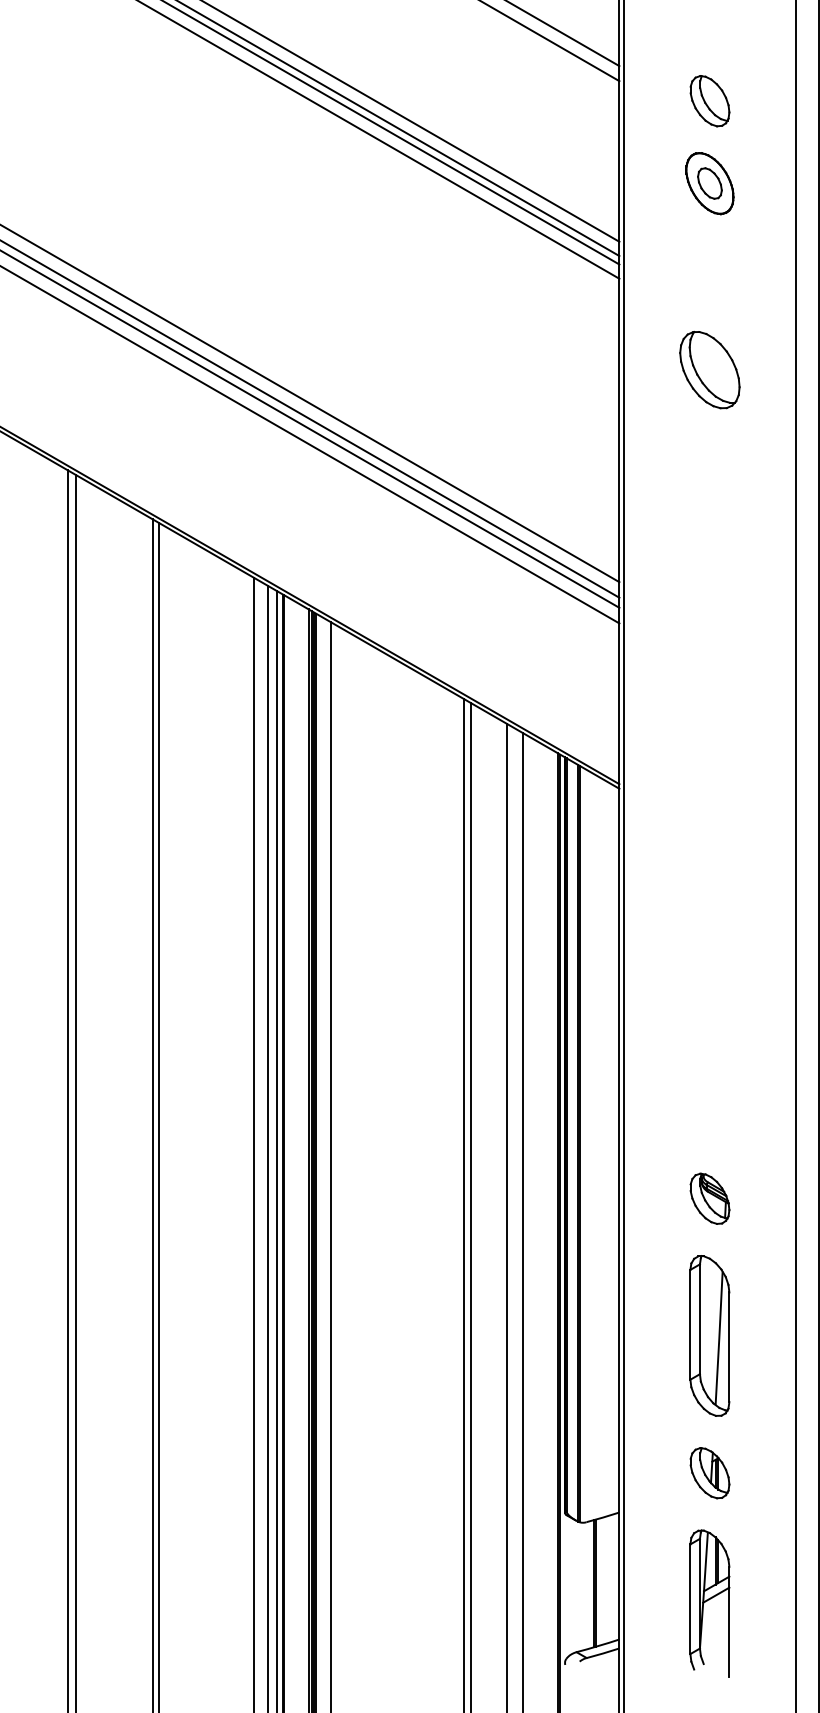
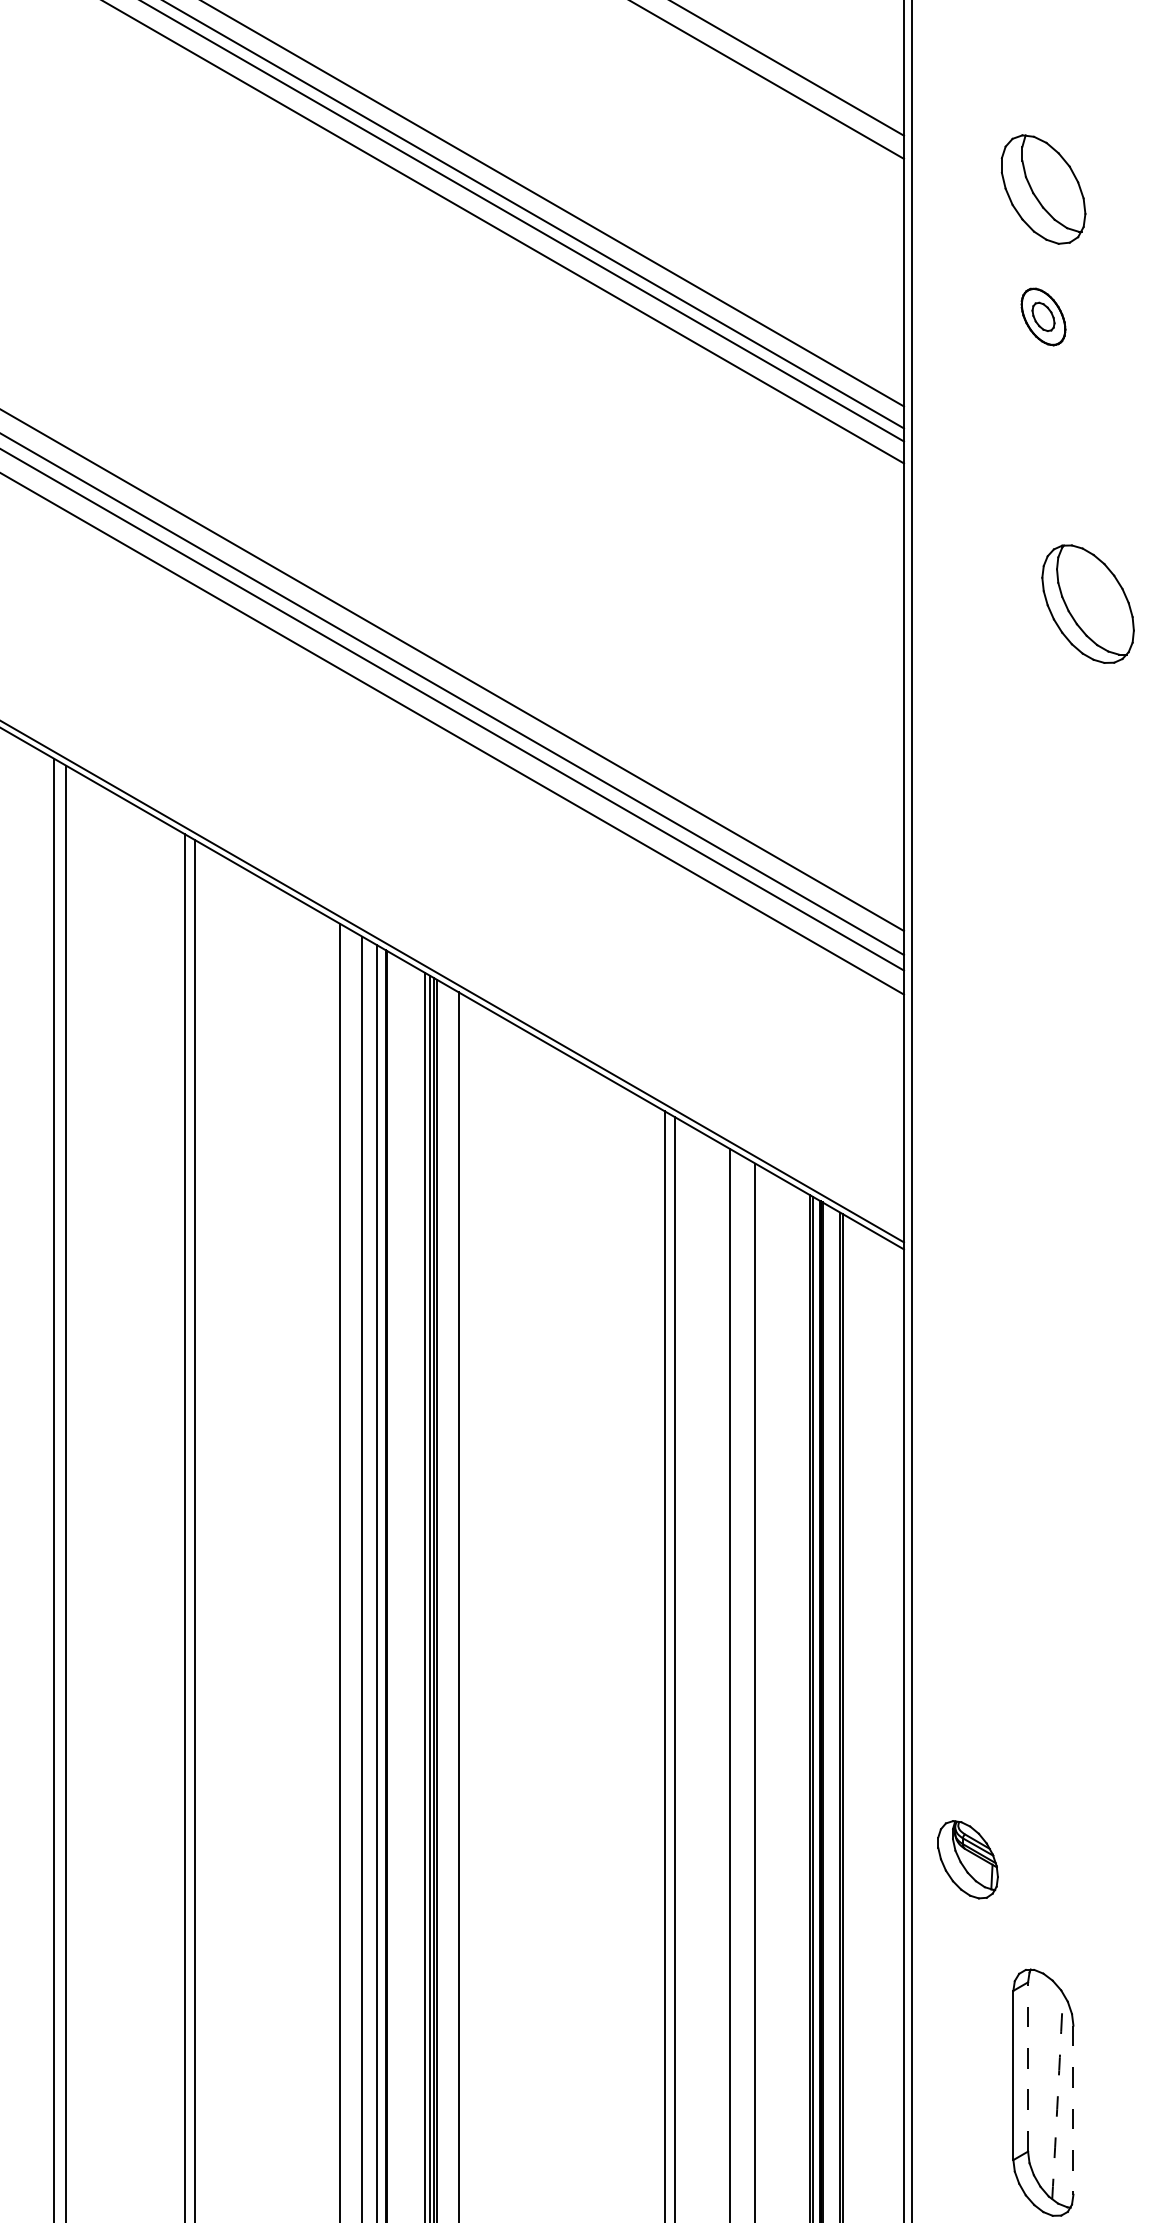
part: (709, 101) -> (1042, 190), size x1.4
part: (709, 183) -> (1042, 316), size x0.6
part: (709, 370) -> (1087, 604), moved
part: (709, 1198) -> (967, 1859), moved
line: (699, 1319) -> (1027, 2067), solid -> dashed
arc: (719, 1338) -> (1058, 2096), solid -> dashed
line: (729, 1347) -> (1073, 2110), solid -> dashed

